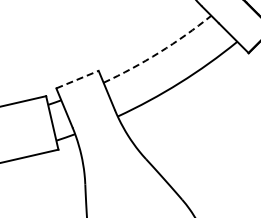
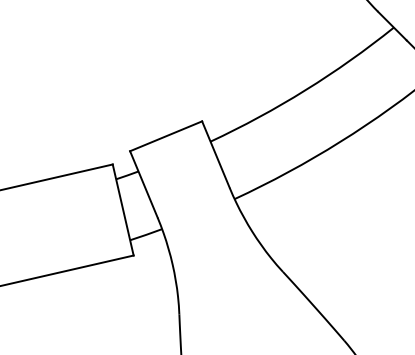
arc: (159, 52) -> (305, 90), dashed -> solid
line: (77, 79) -> (166, 136), dashed -> solid

